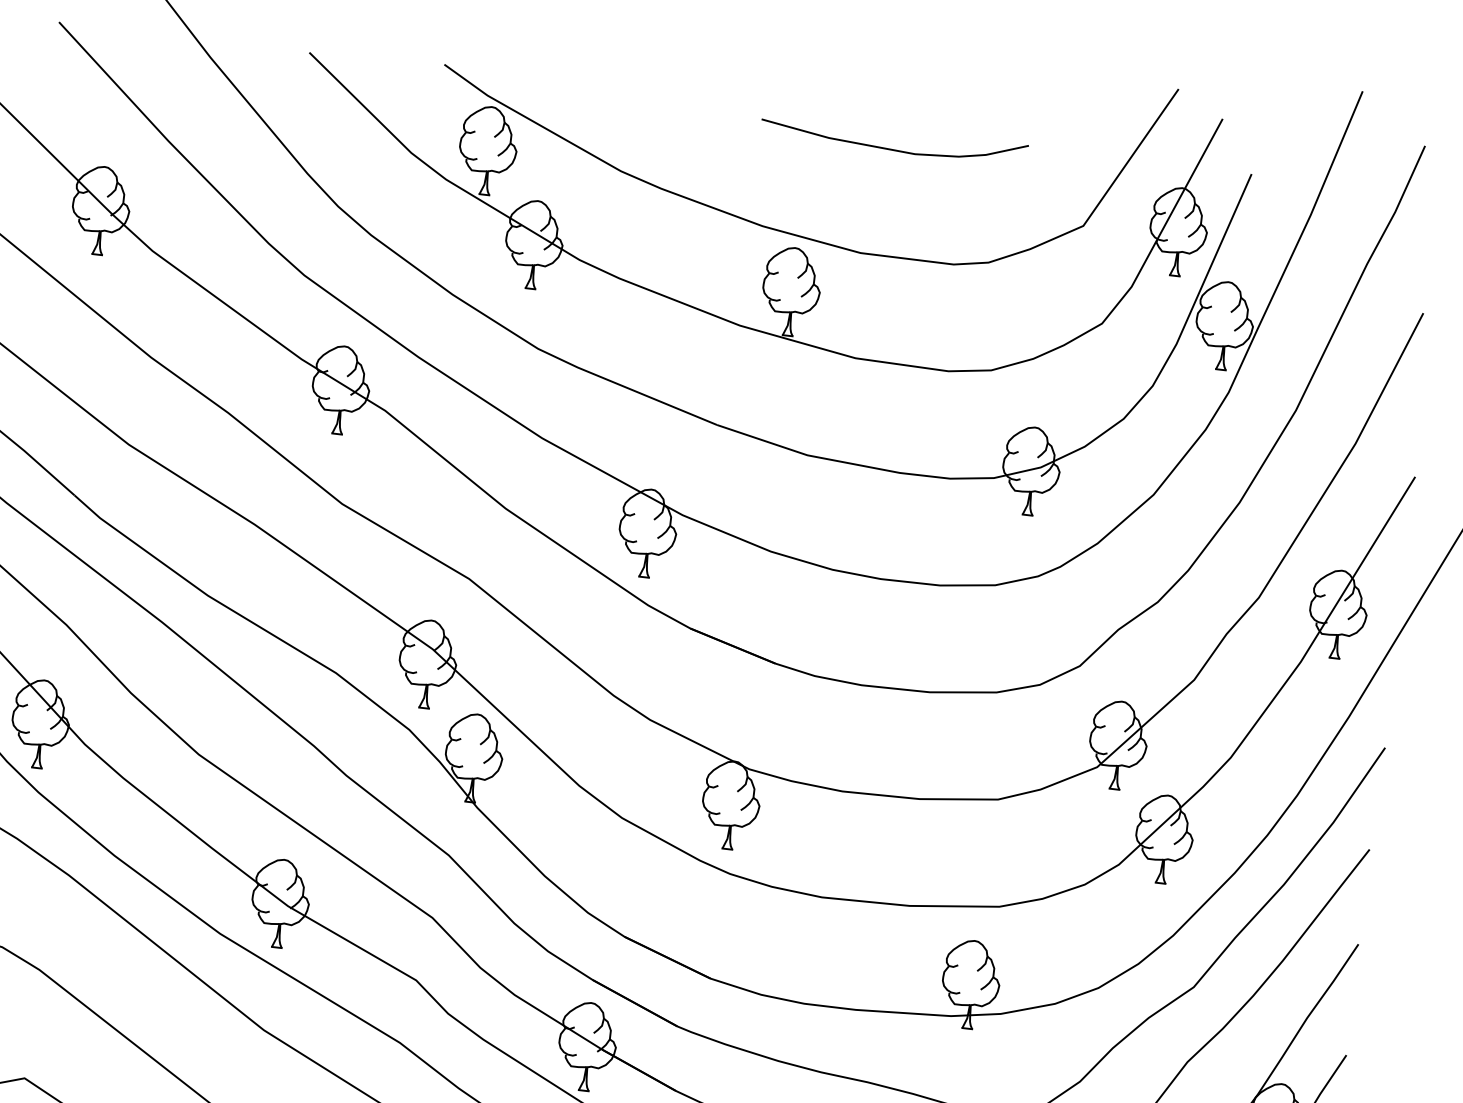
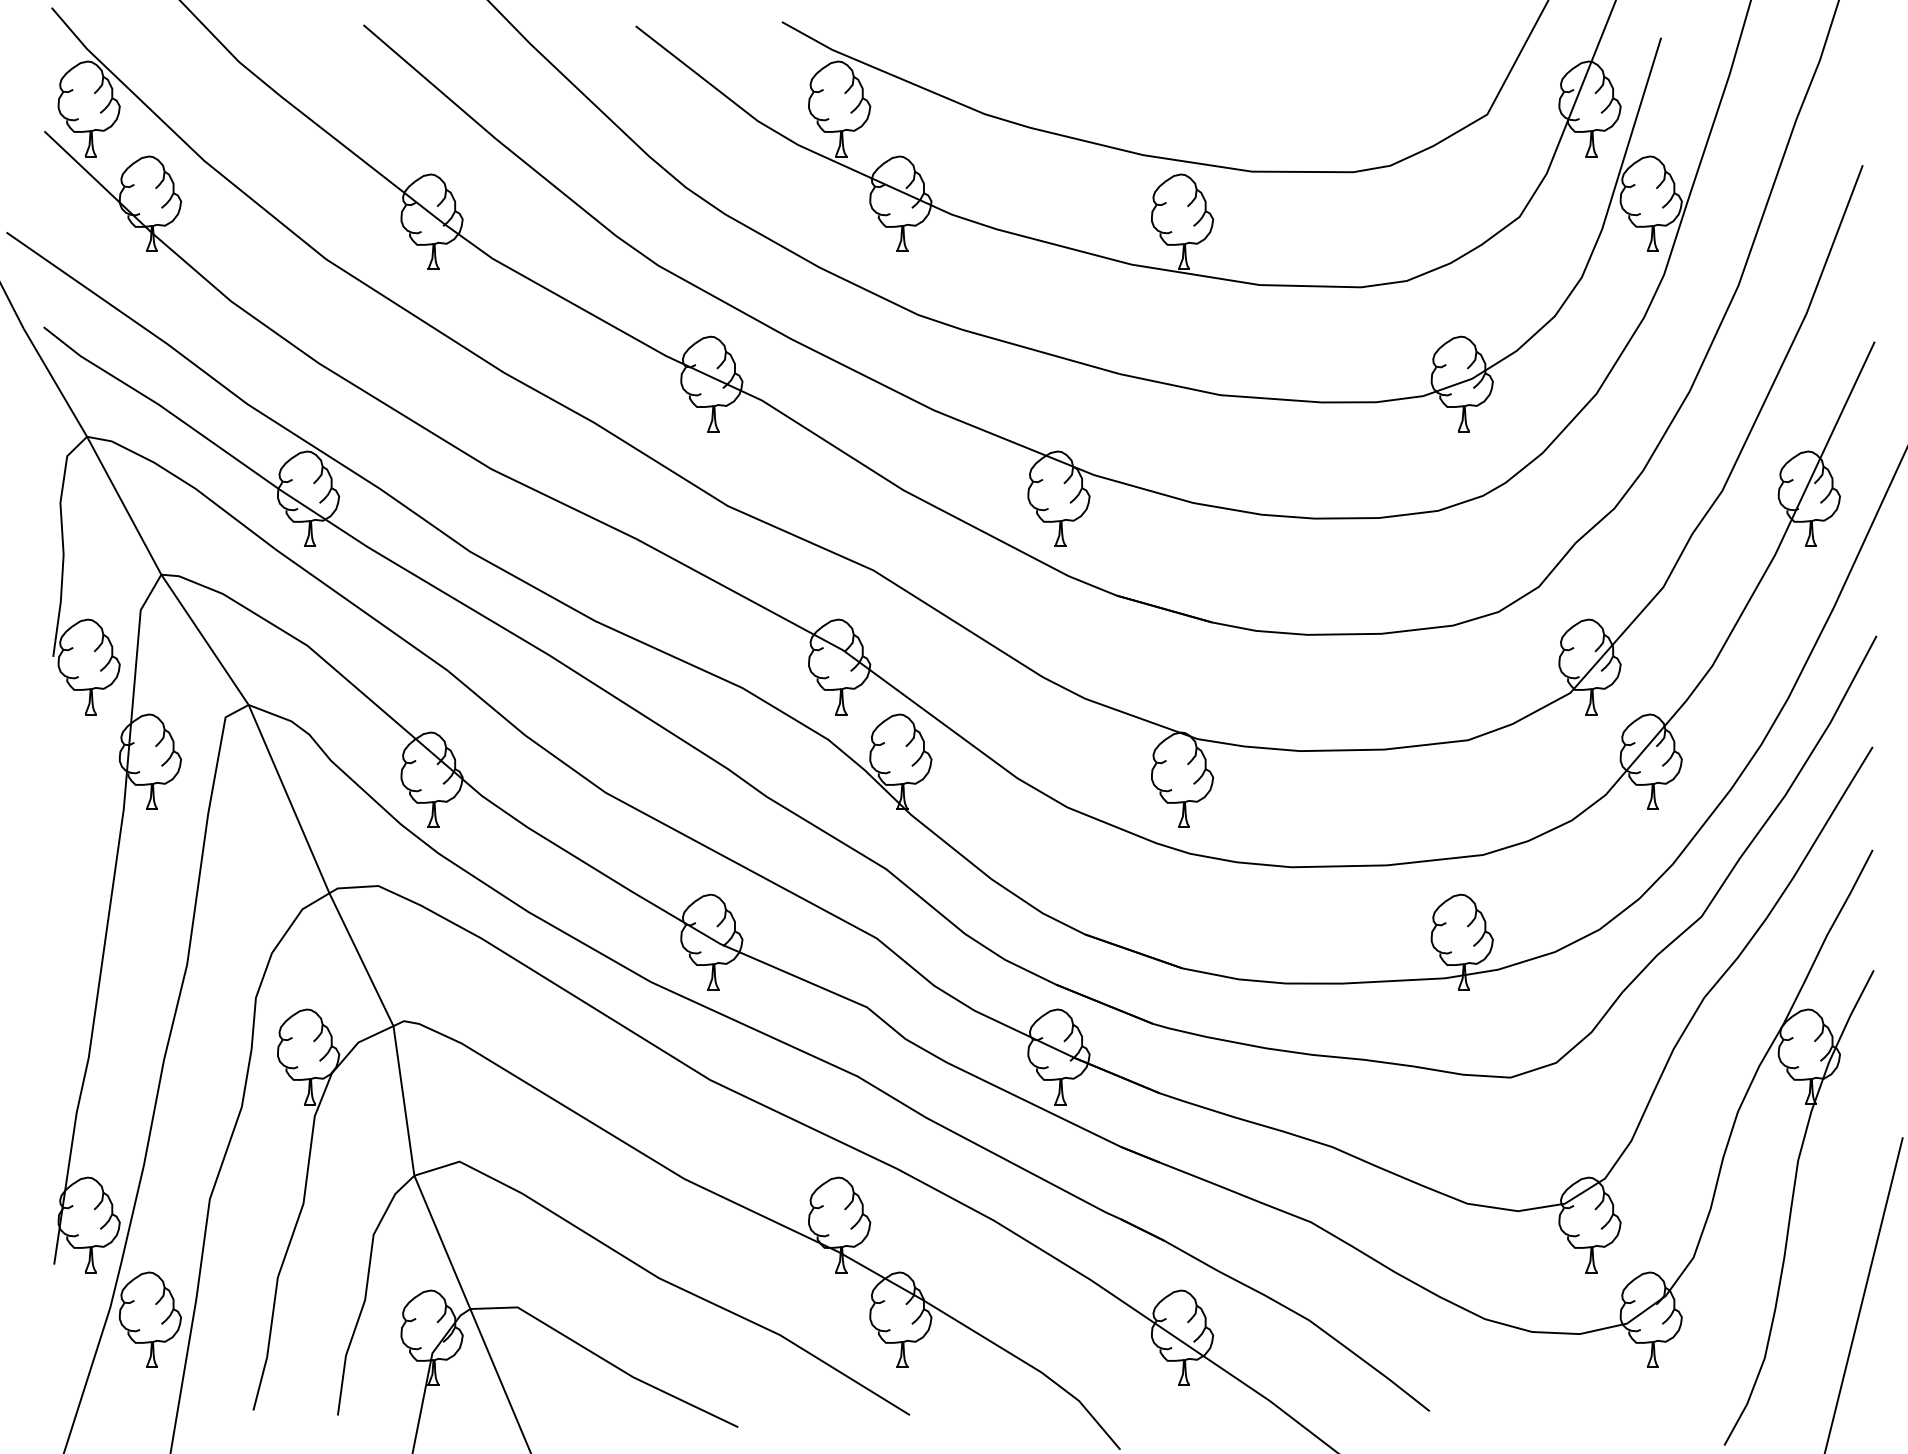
curve: (889, 148) -> (1269, 55), removed

